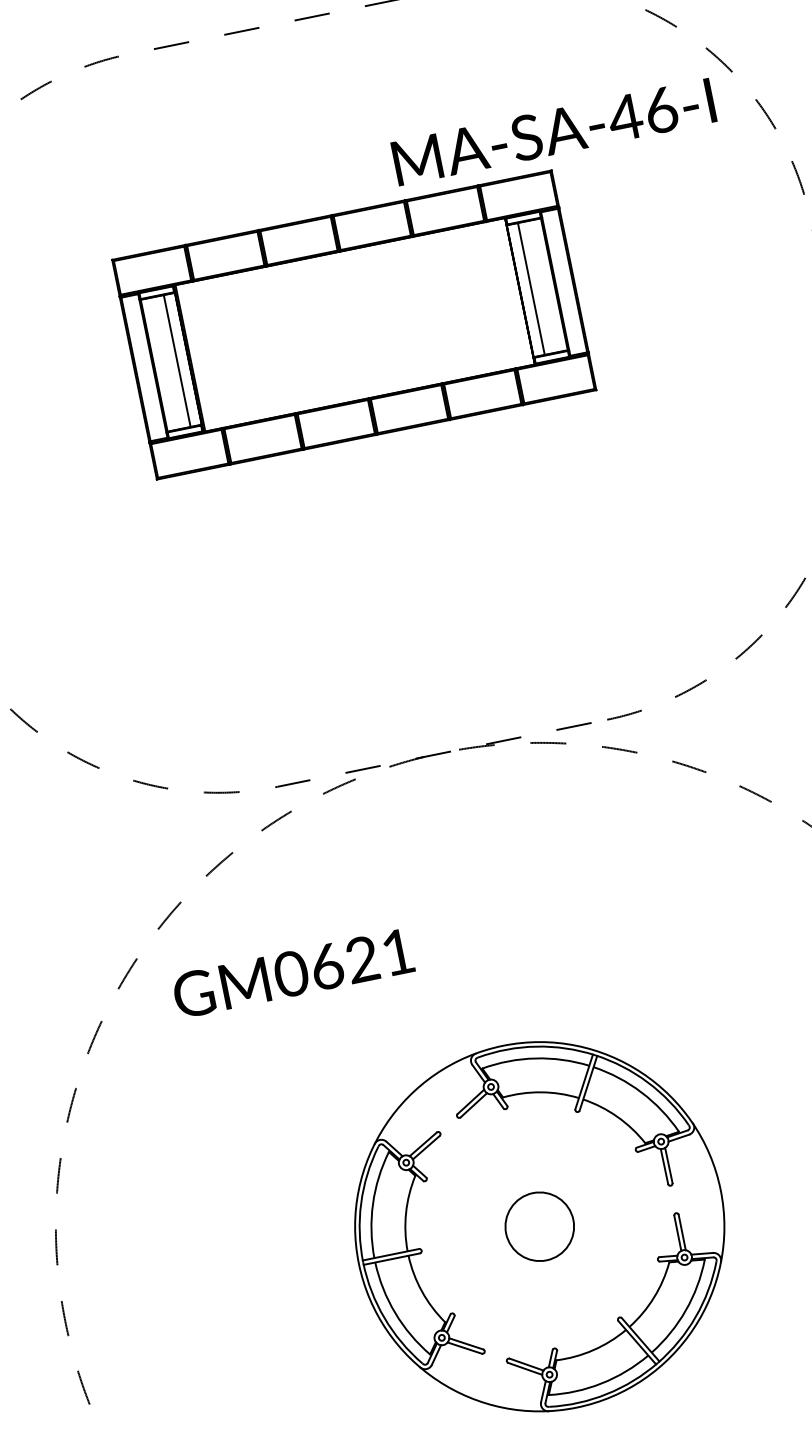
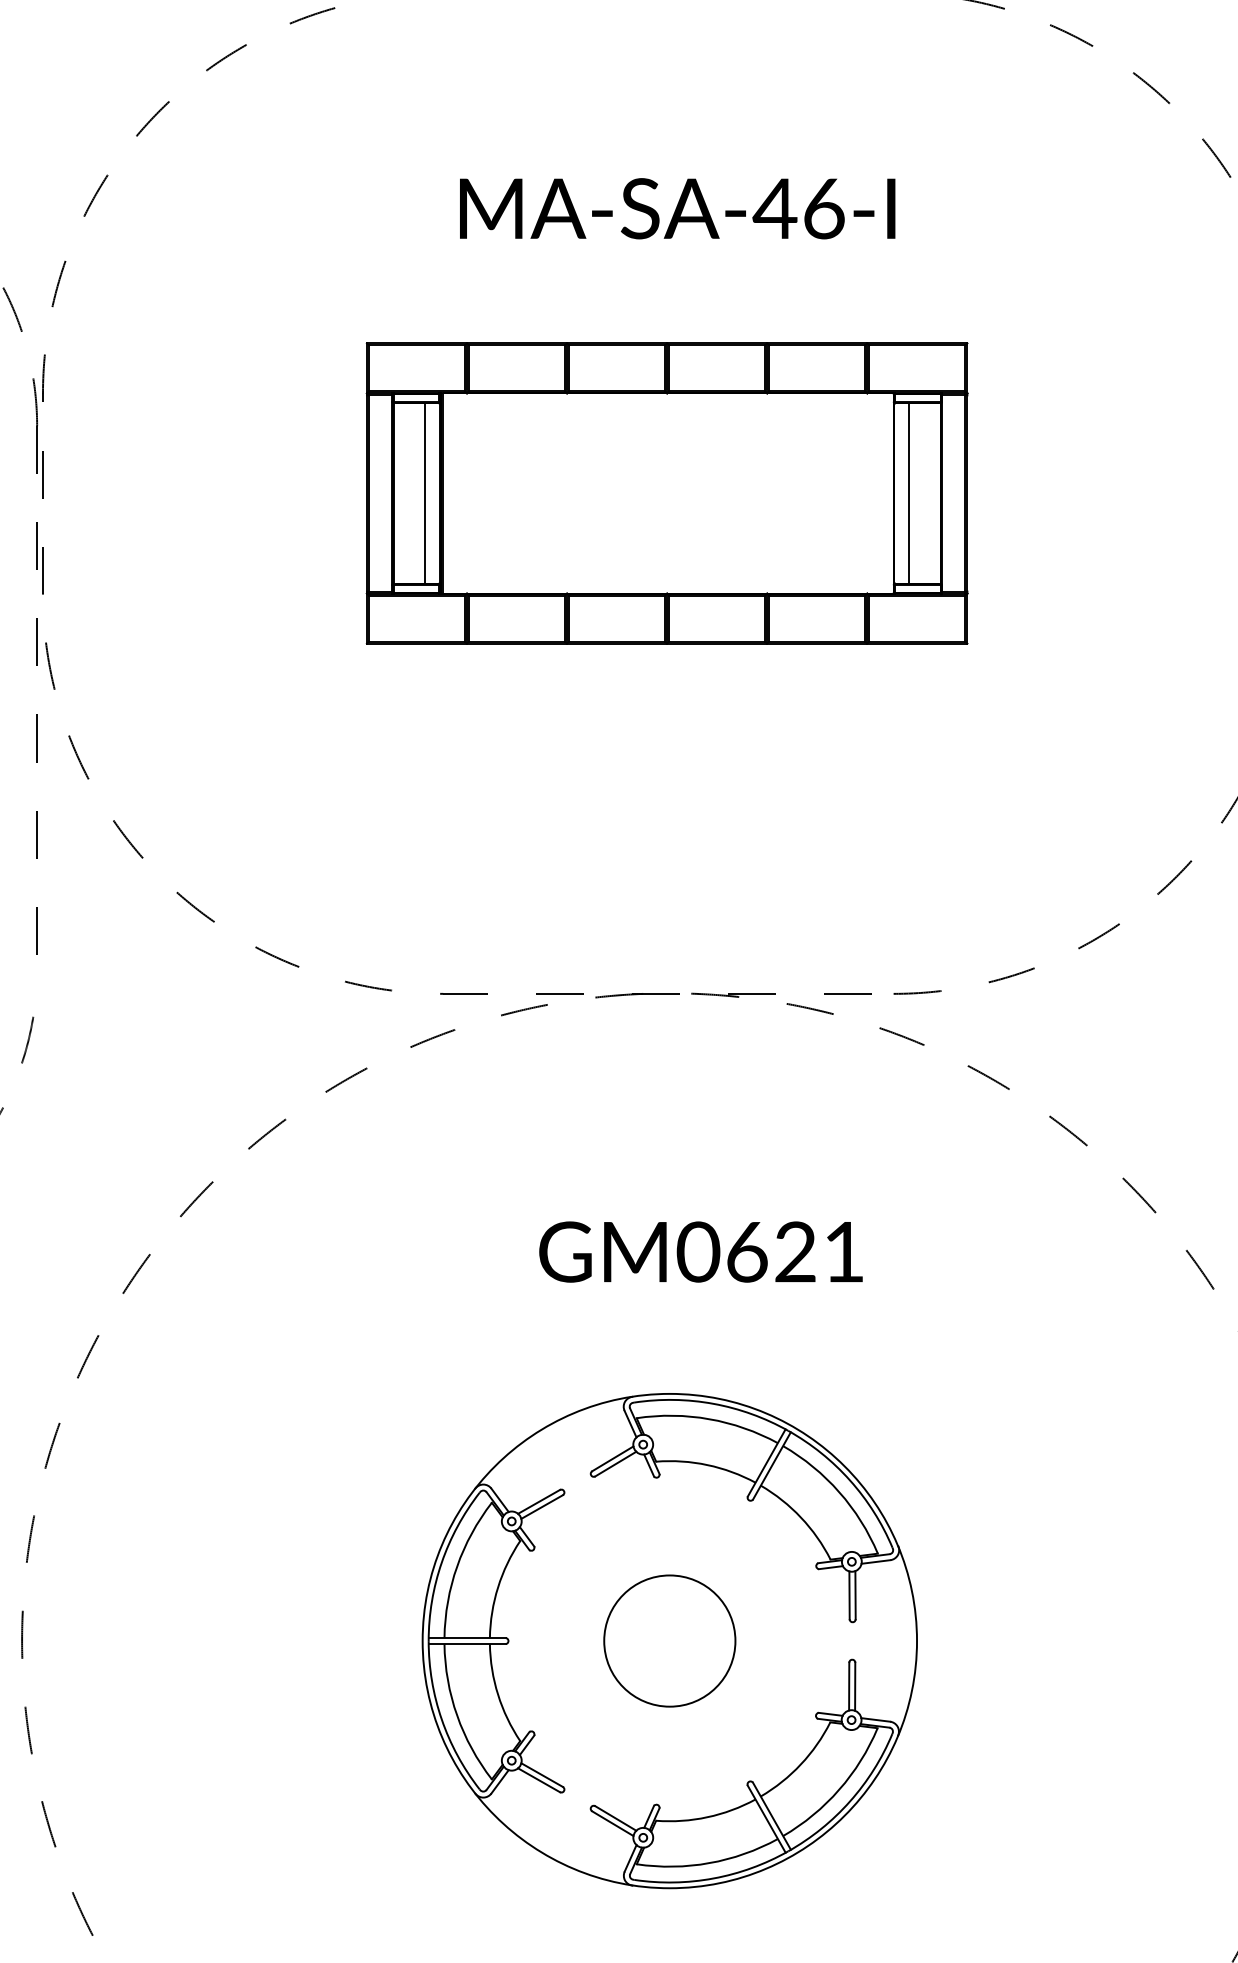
text: (553, 131) -> (677, 208), moved
part: (353, 325) -> (666, 493), moved
text: (292, 973) -> (700, 1251), moved
circle: (539, 1226) -> (669, 1640), size x1.43

